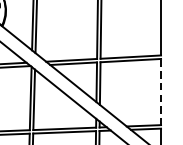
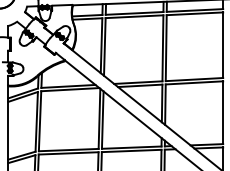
line: (161, 91) -> (223, 112), dashed -> solid

